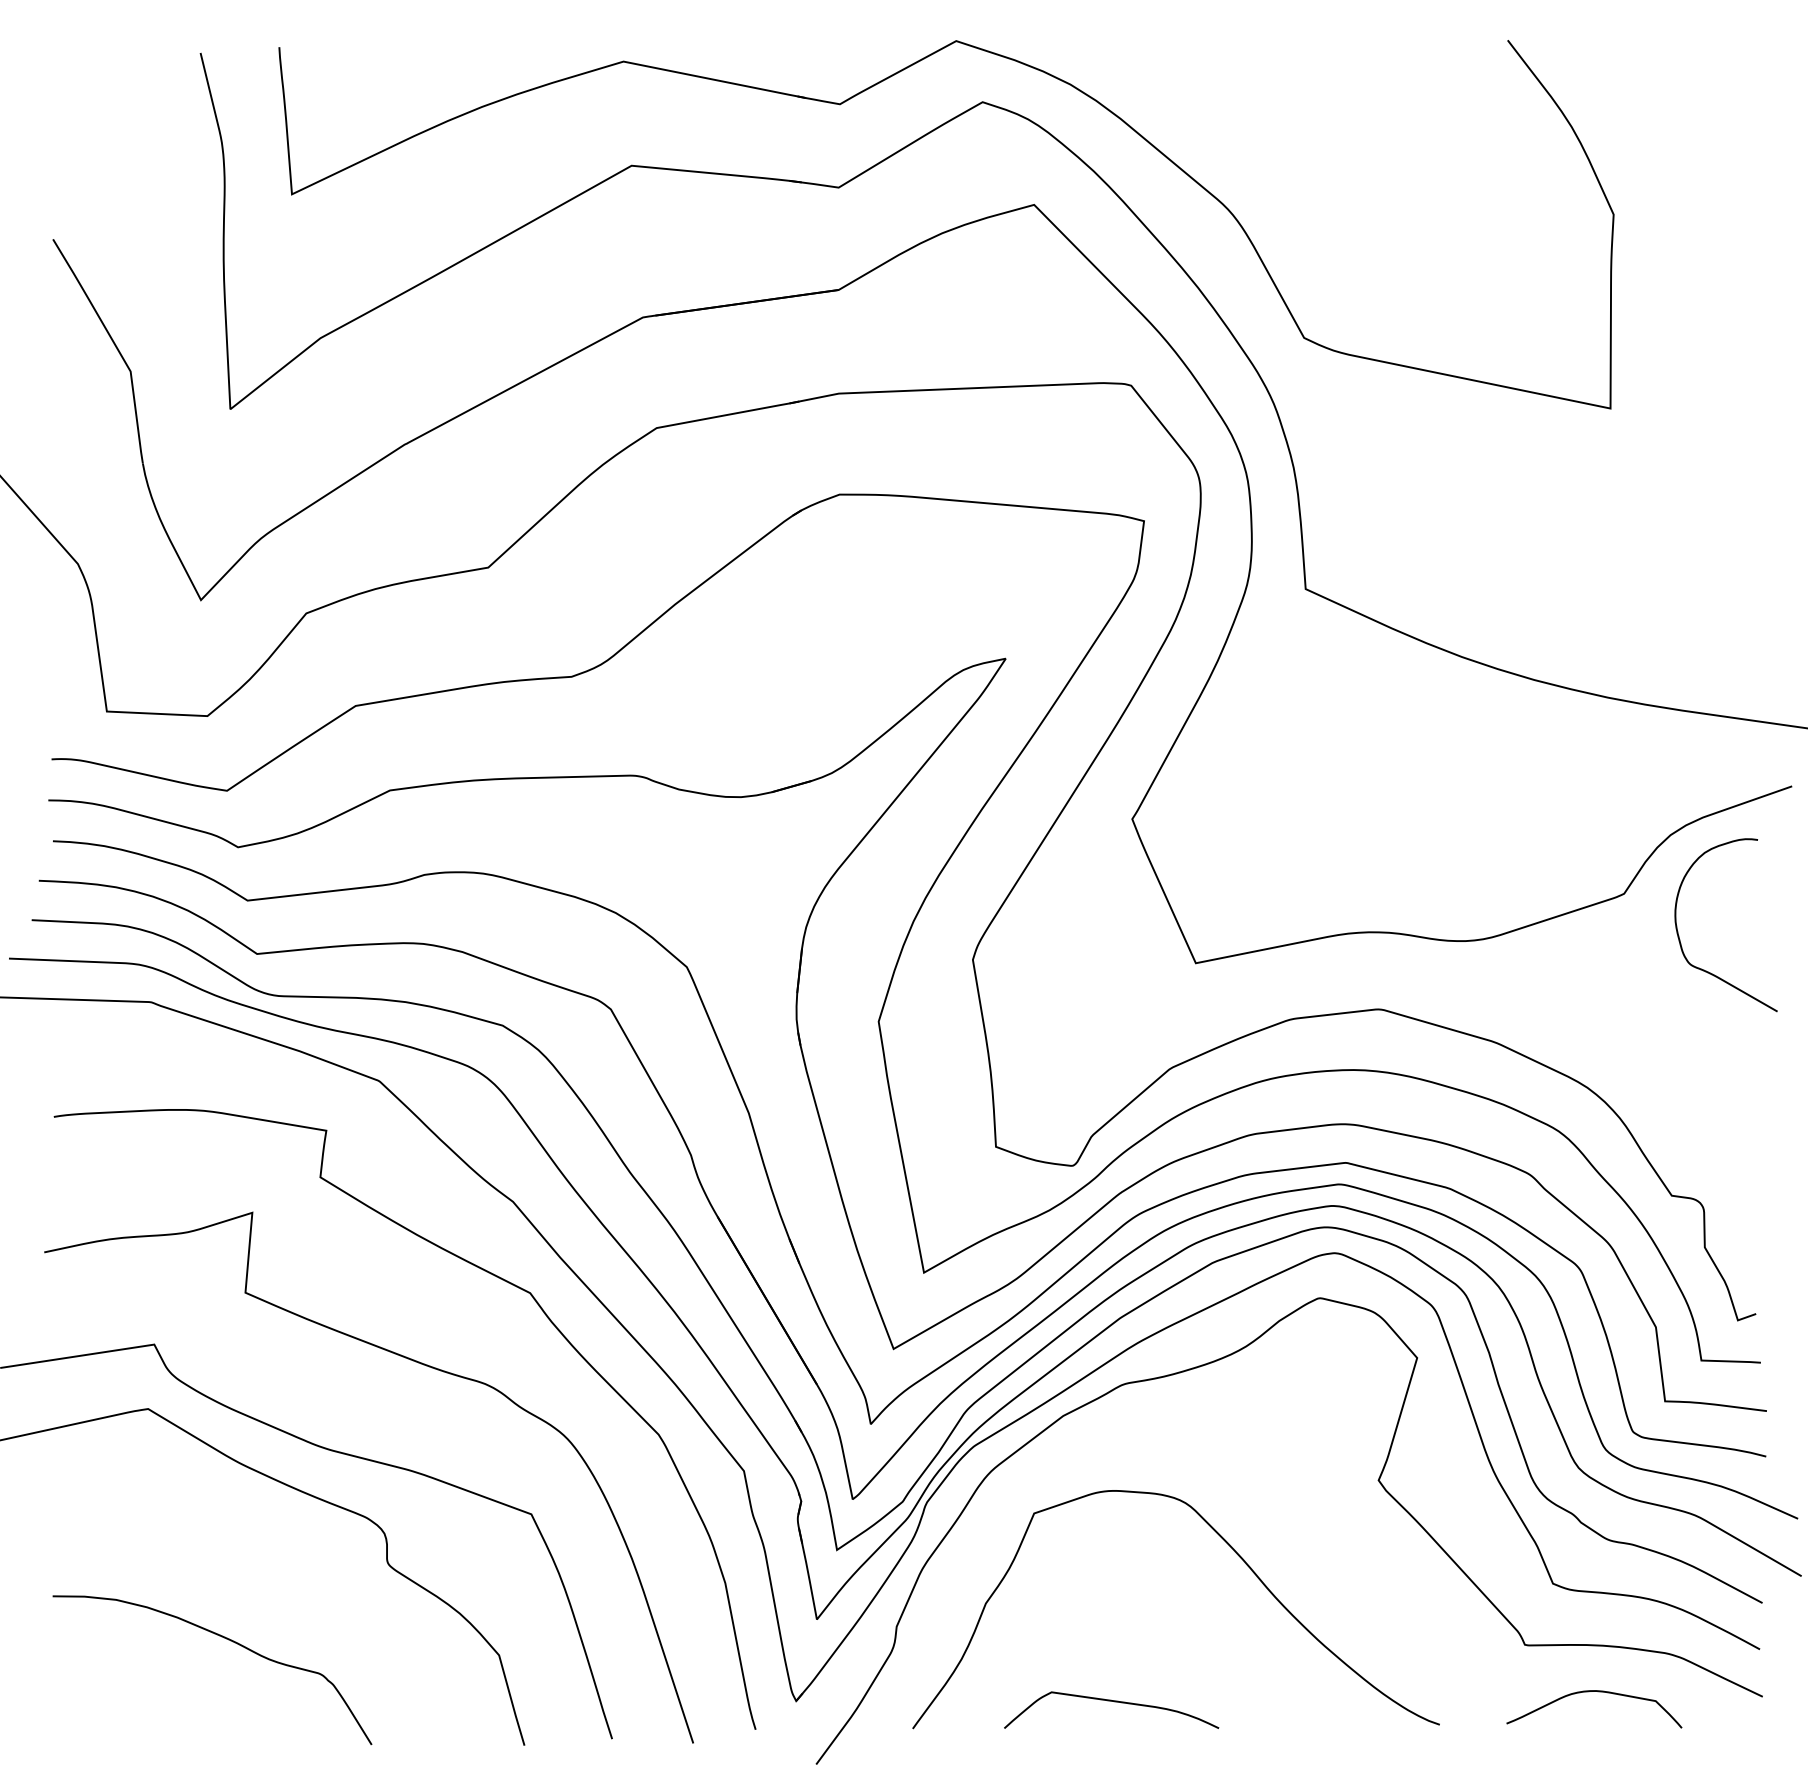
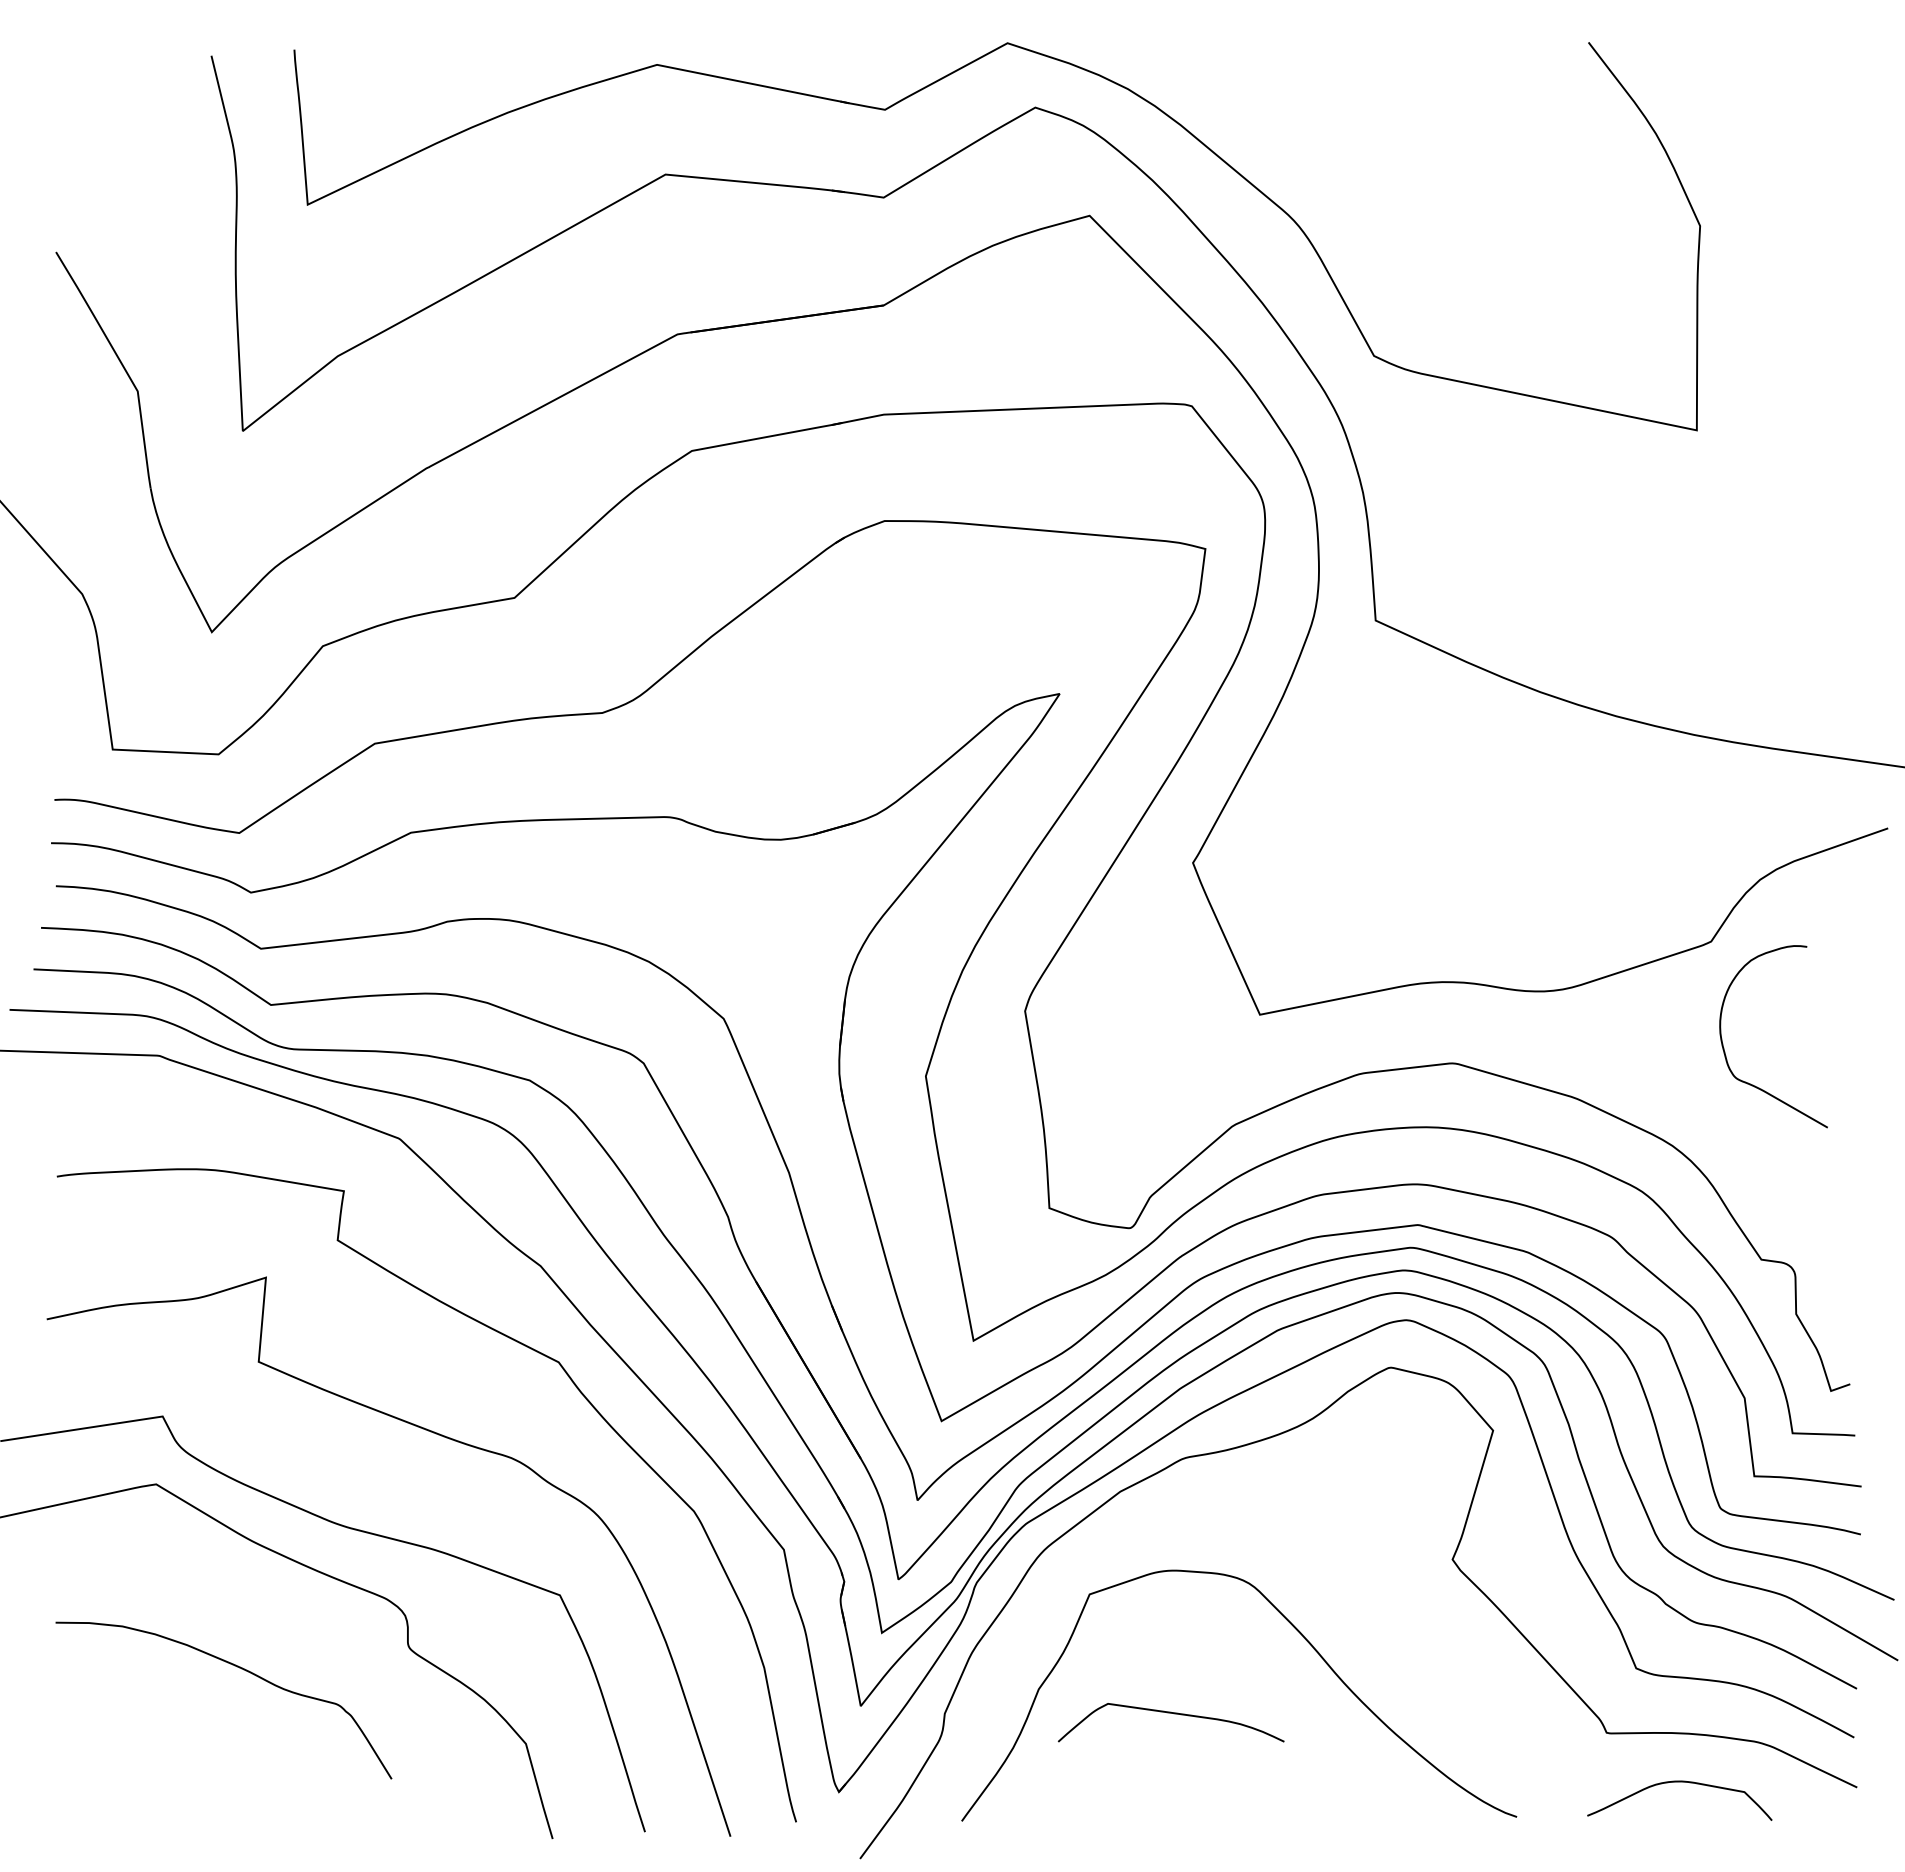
curve: (1680, 939) -> (1725, 1051), moved
curve: (222, 1637) -> (234, 1666), moved
curve: (1114, 1702) -> (1174, 1714), moved

